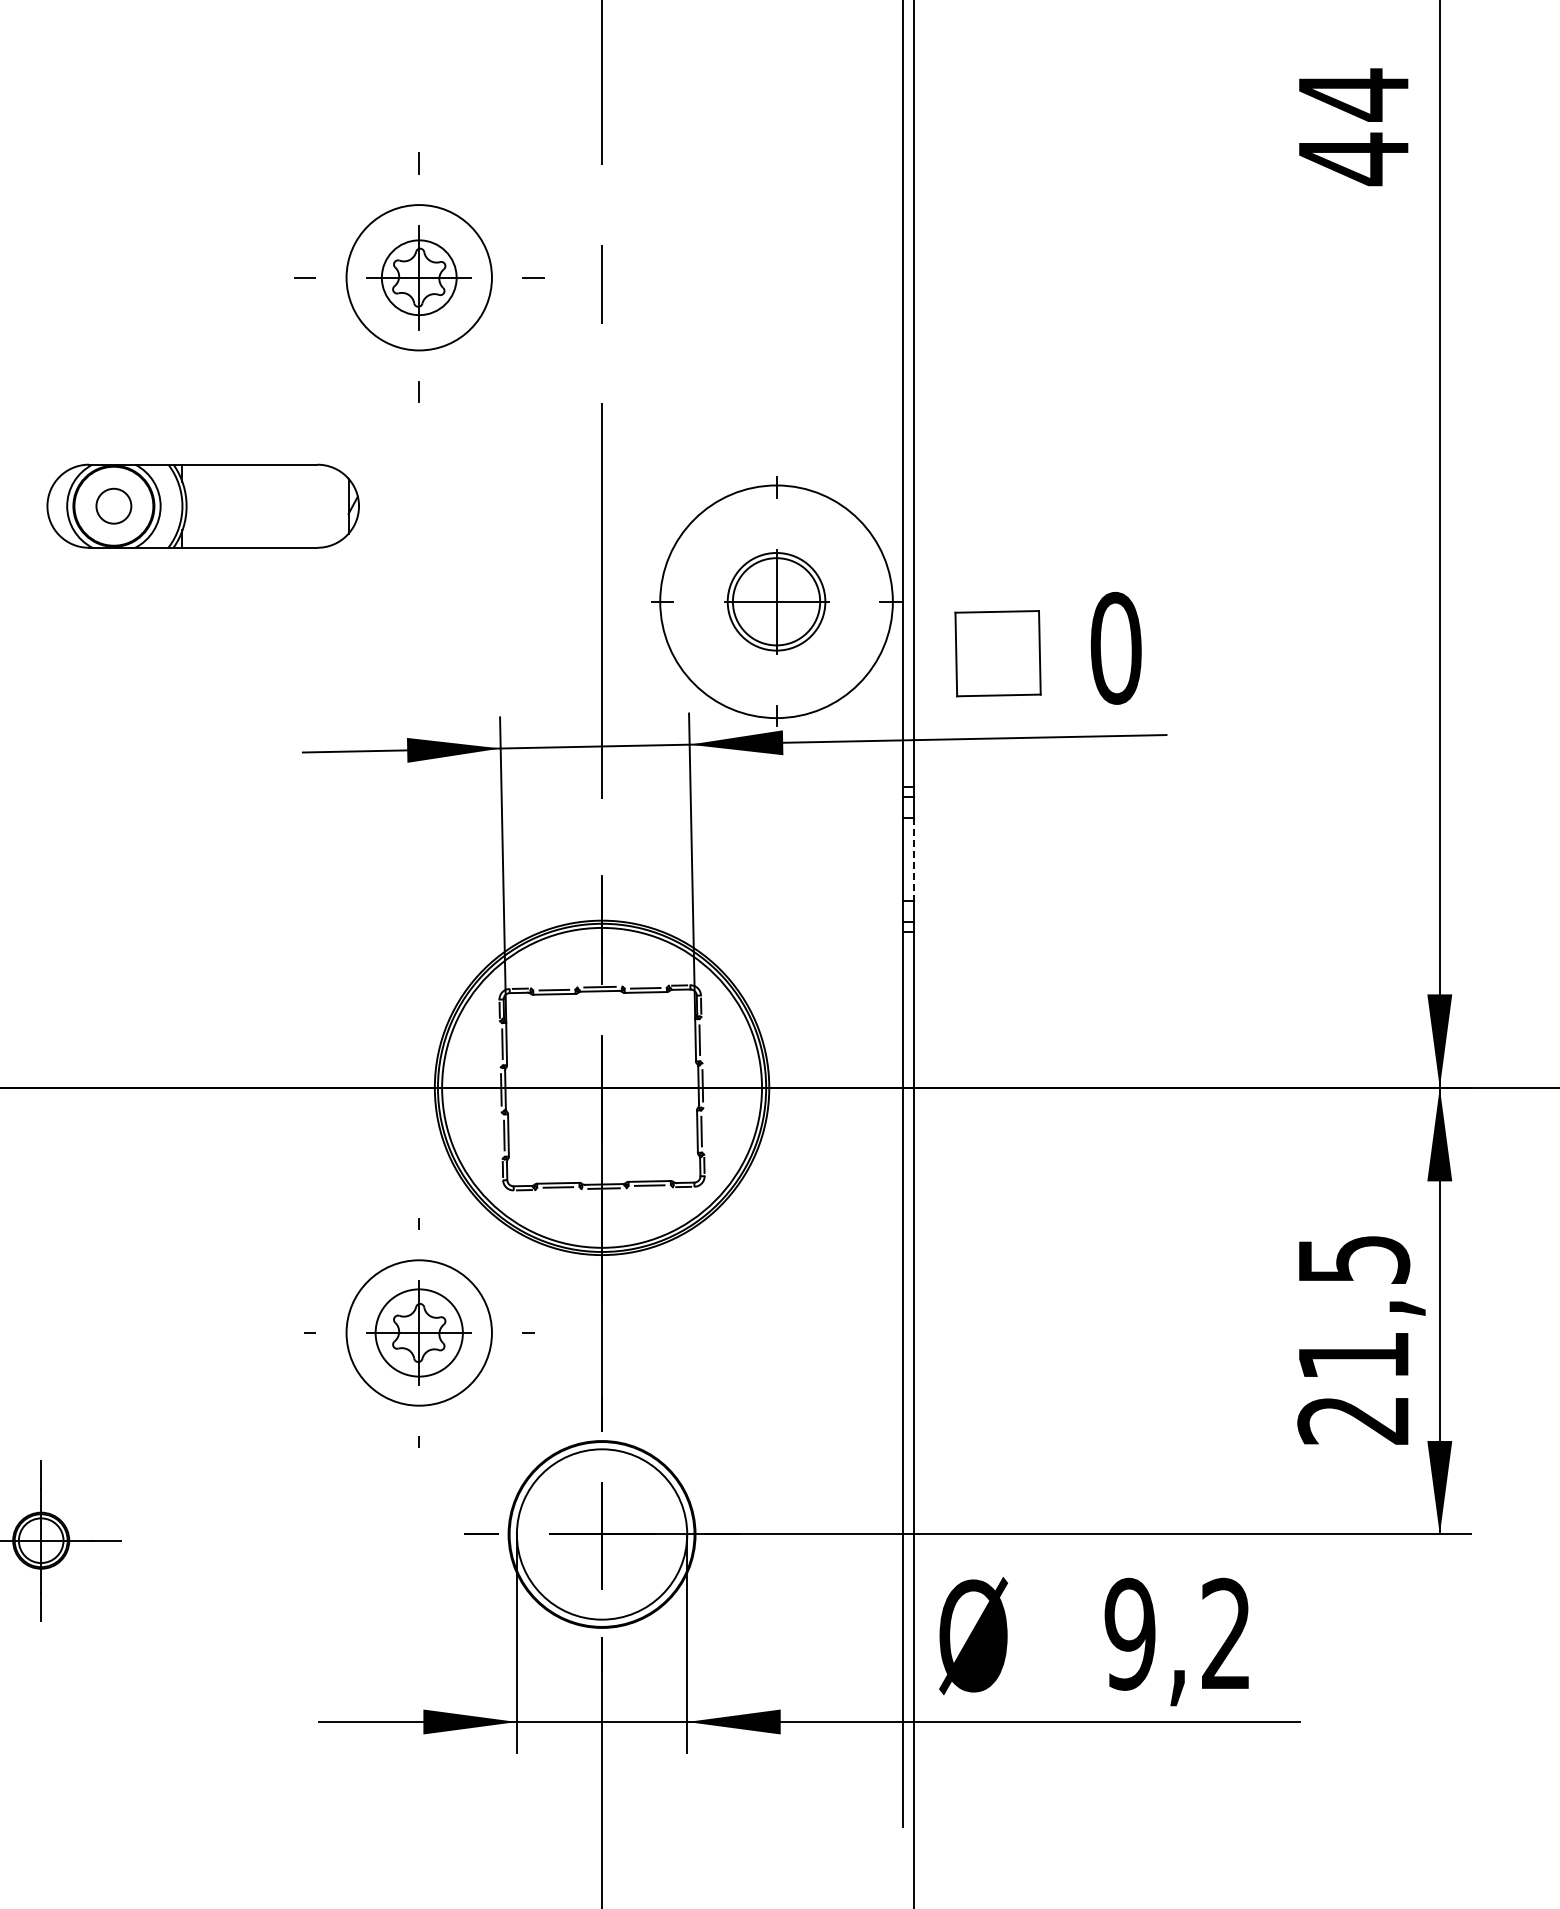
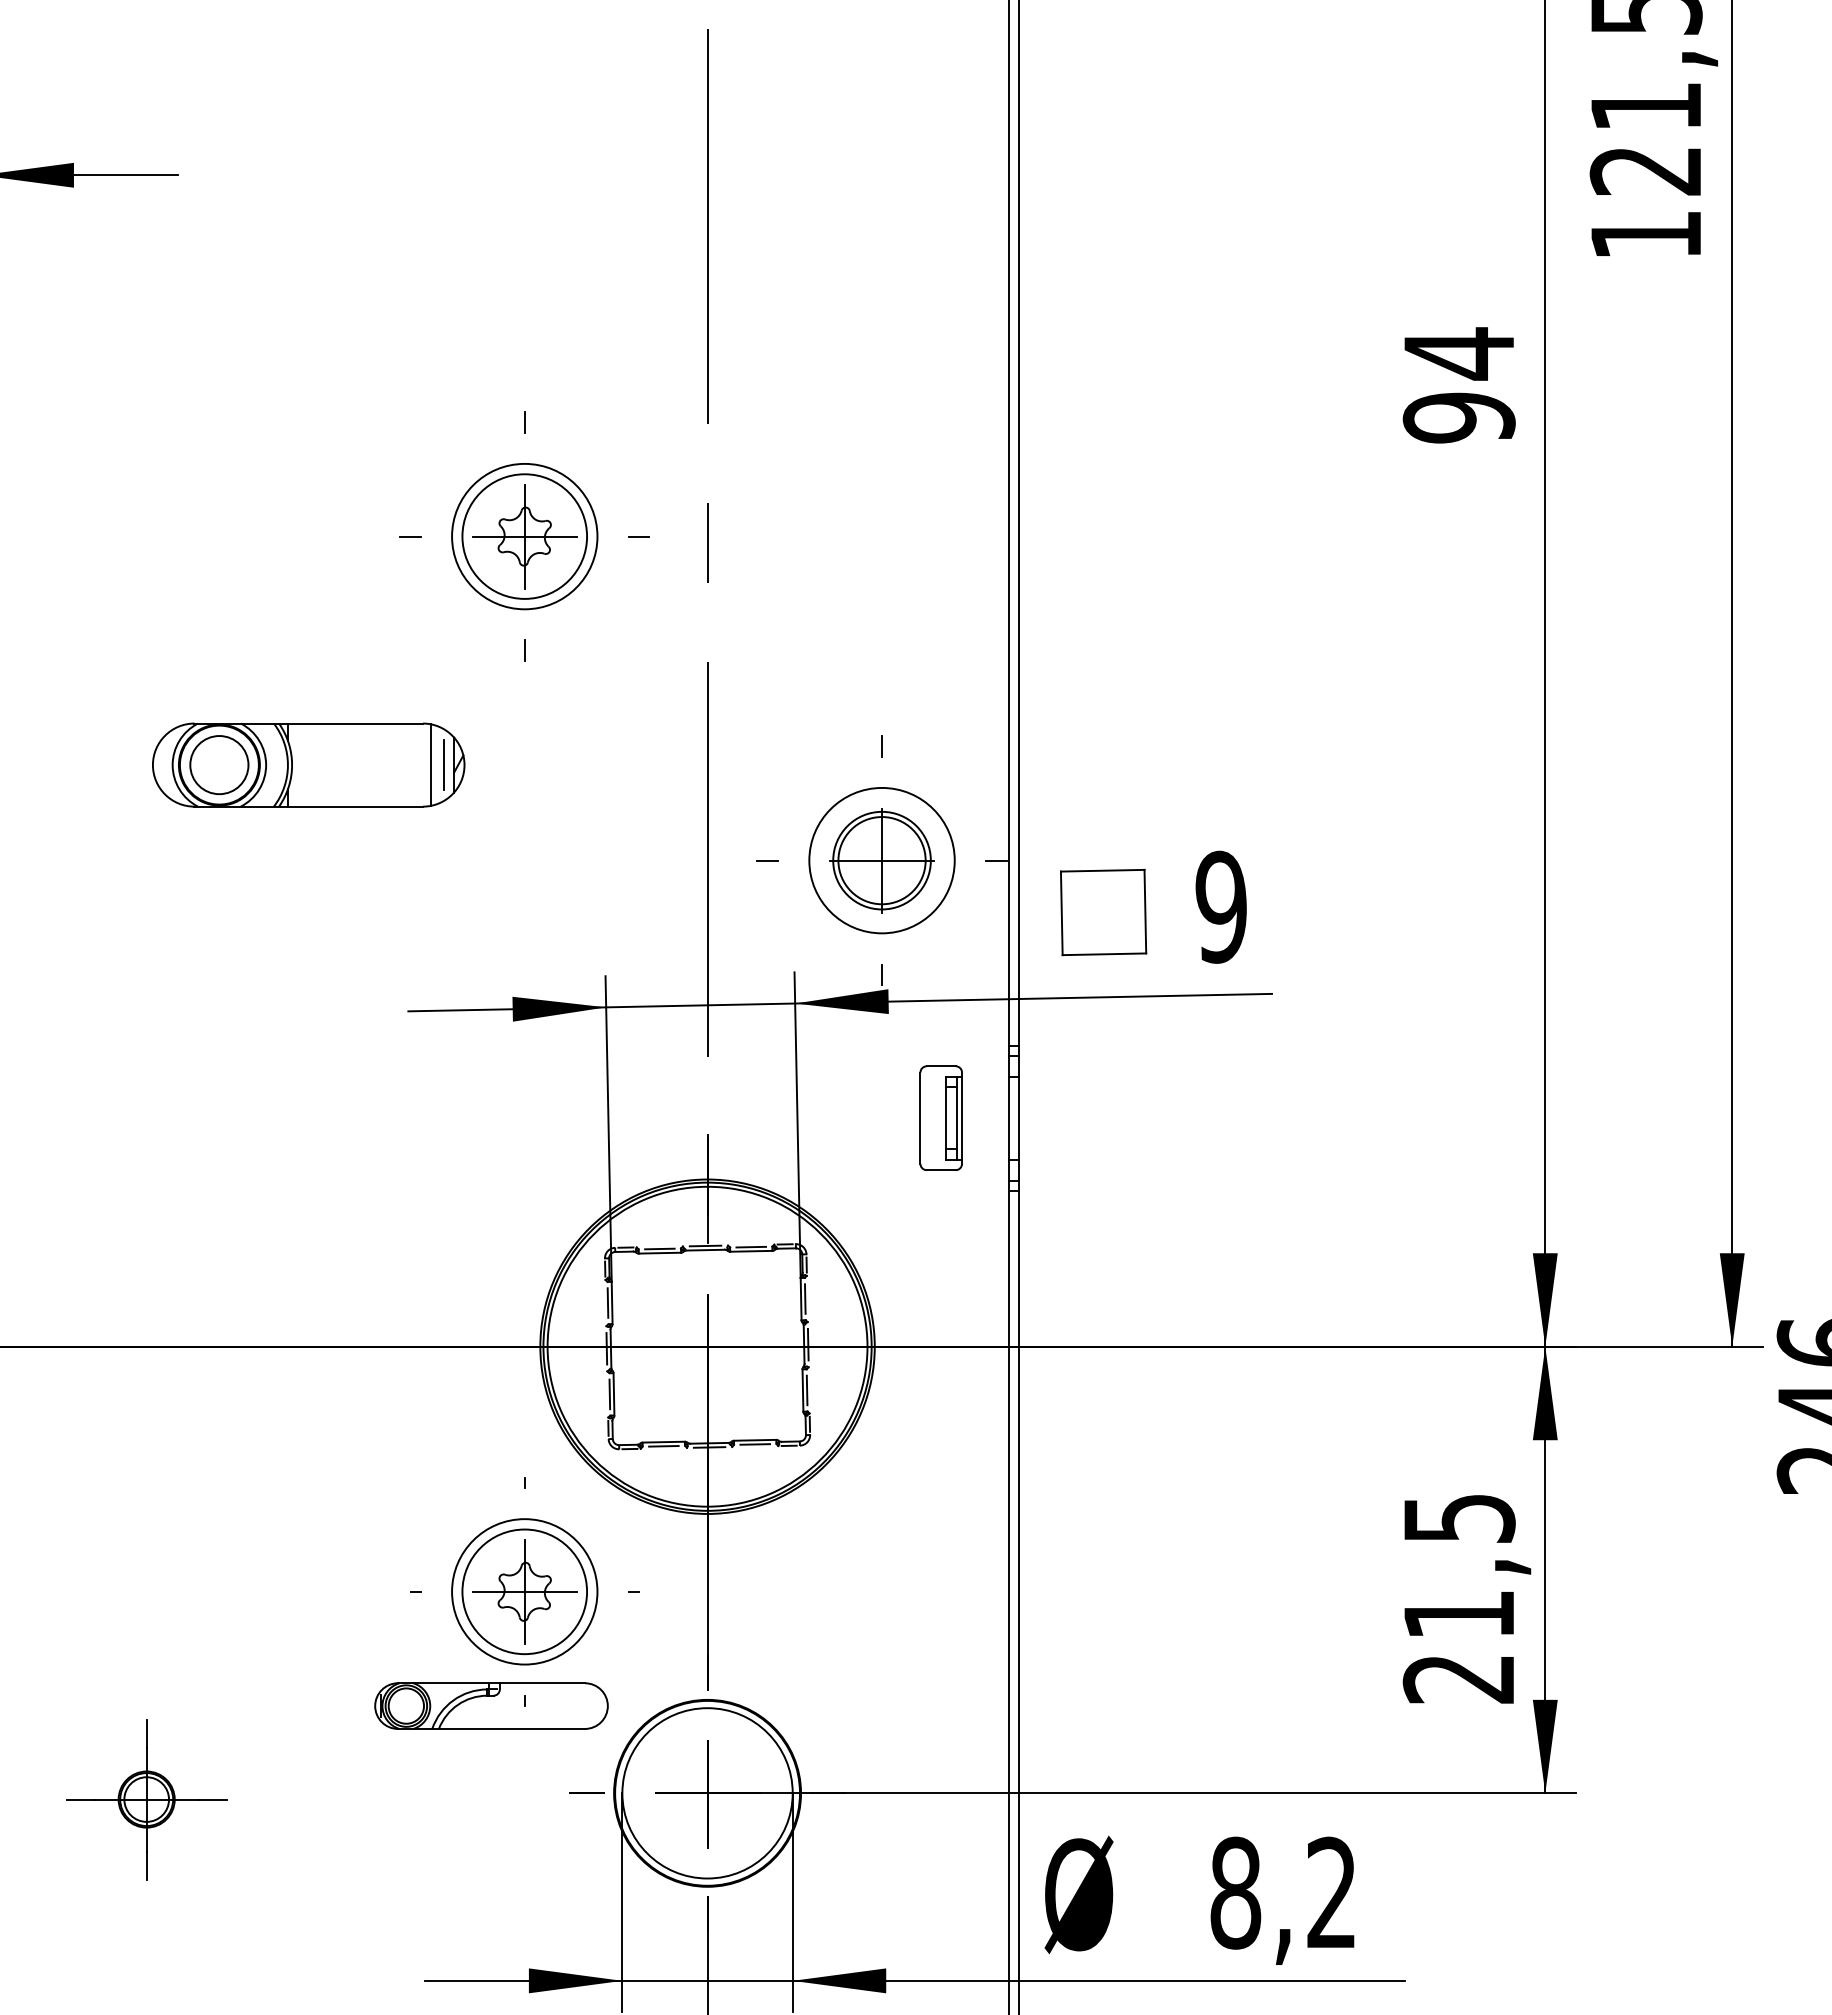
text: (1353, 158) -> (1458, 417), 44 -> 94
circle: (419, 277) -> (524, 536), size x1.67
line: (326, 505) -> (431, 764), added
line: (338, 505) -> (443, 764), added
circle: (114, 506) -> (219, 765), size x1.67
circle: (776, 601) -> (881, 860), size x0.62
text: (1116, 647) -> (1221, 906), 0 -> 9
part: (835, 858) -> (940, 1117), added
line: (914, 859) -> (1019, 1118), dashed -> solid
circle: (419, 1332) -> (524, 1591), size x1.43
part: (386, 1446) -> (491, 1705), added
text: (1130, 1633) -> (1235, 1892), 9,2 -> 8,2

